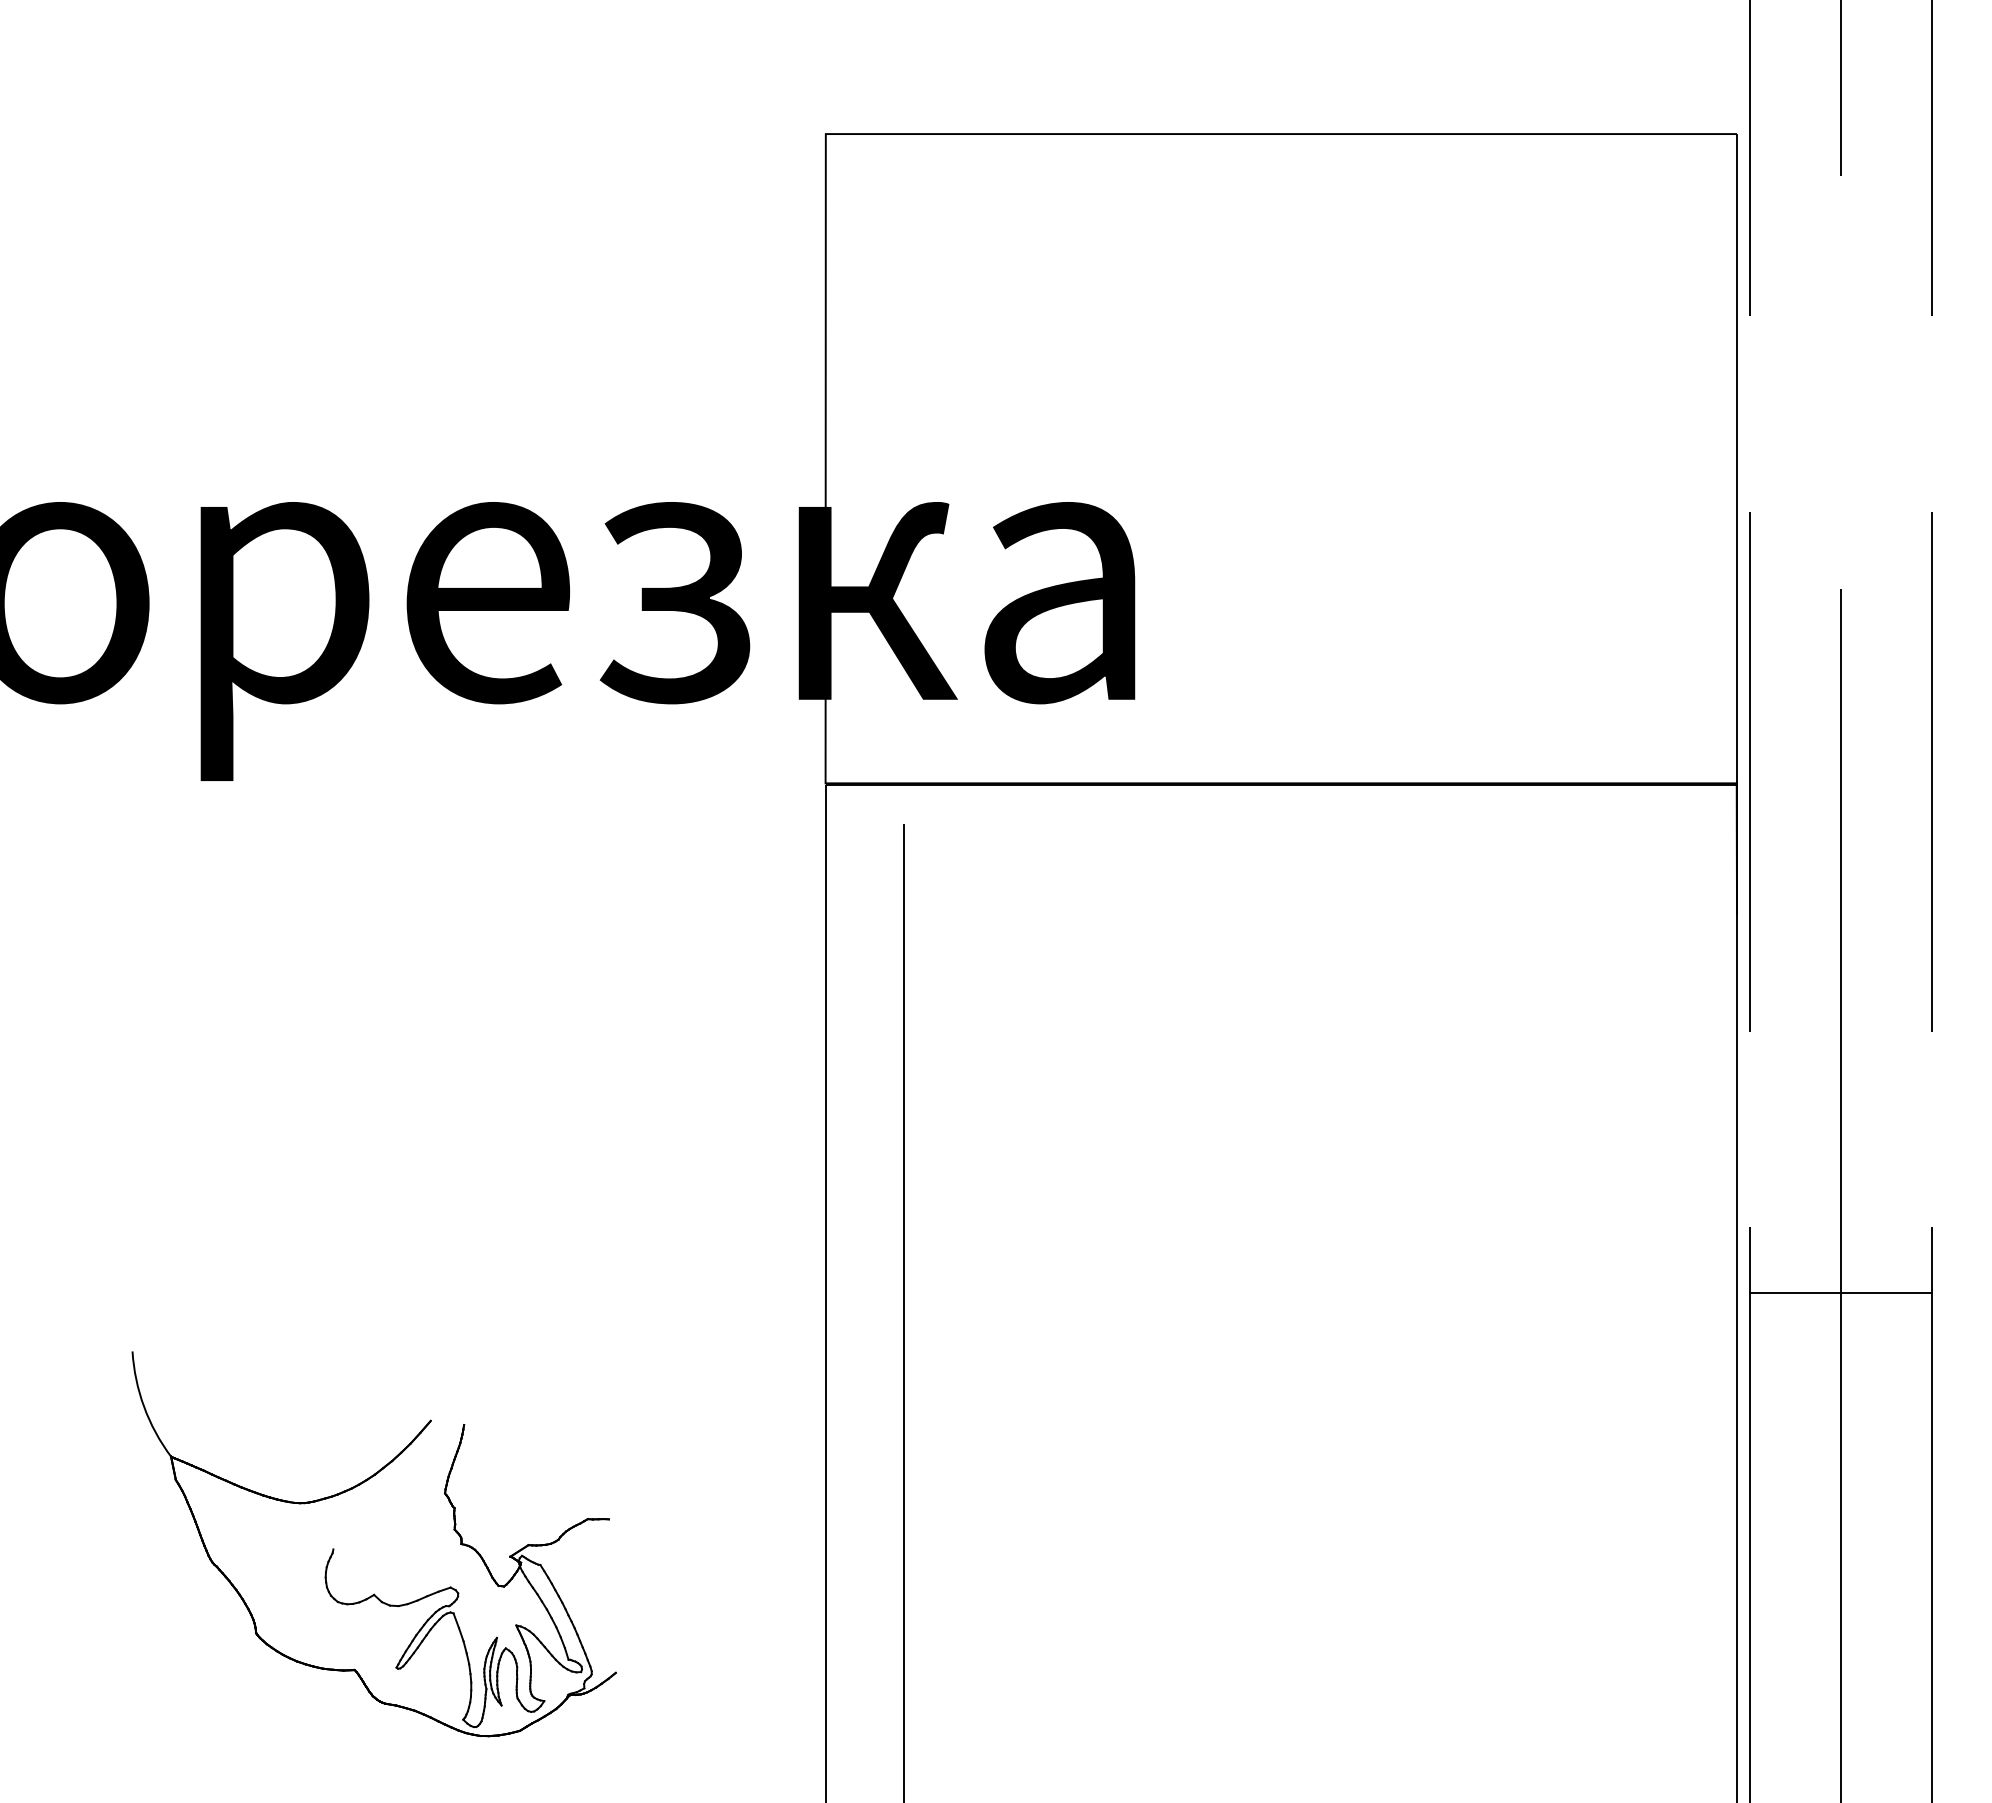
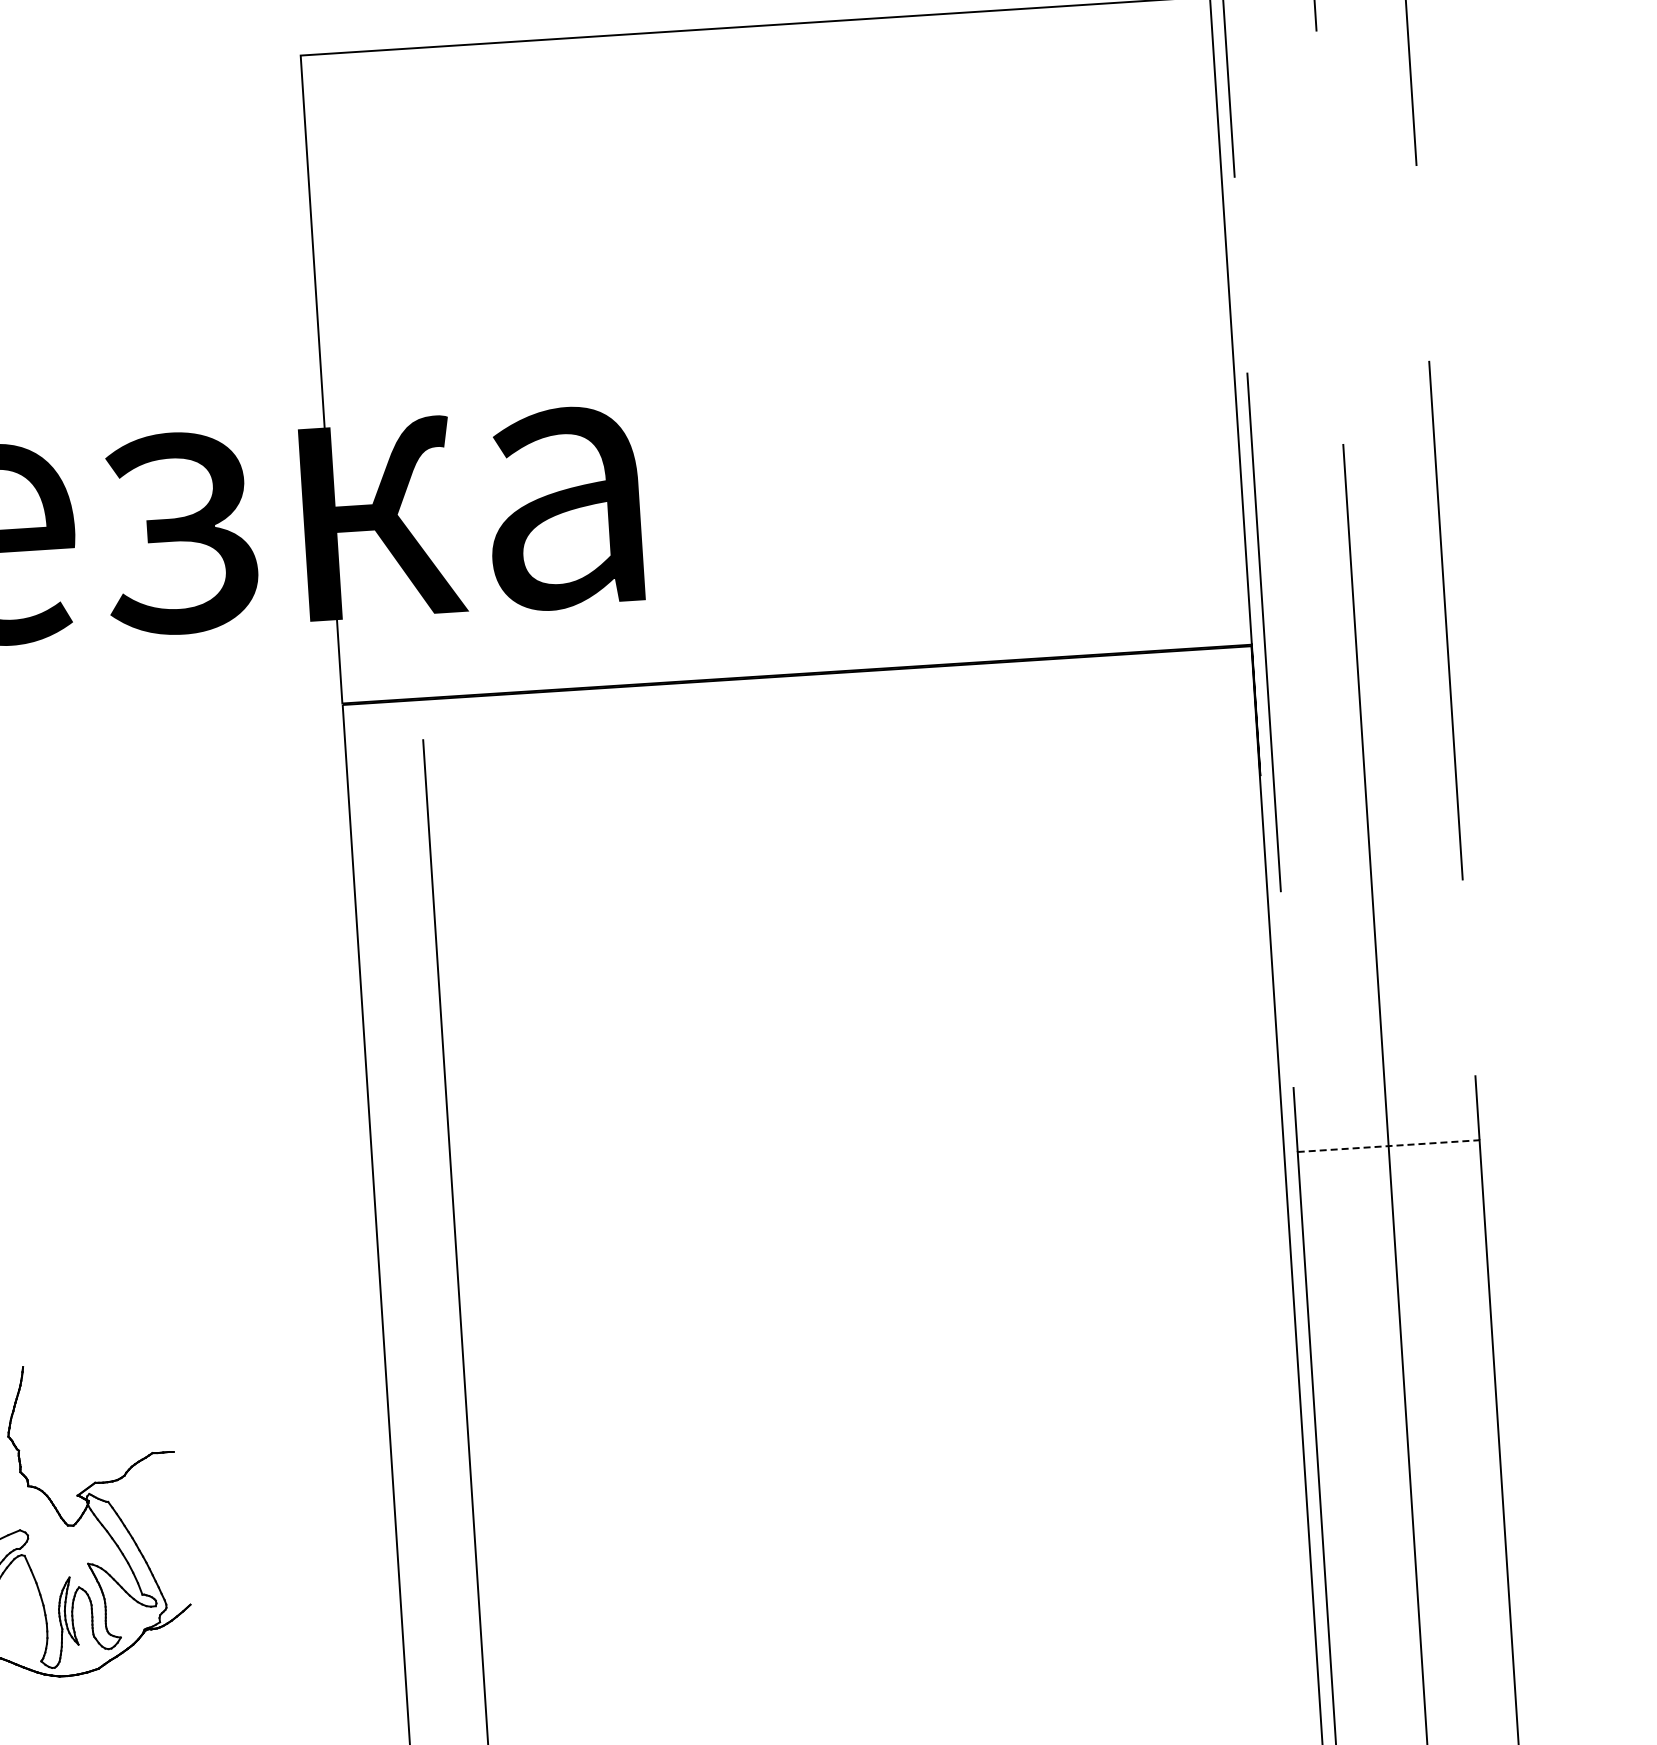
line: (1841, 1292) -> (1389, 1146), solid -> dashed

